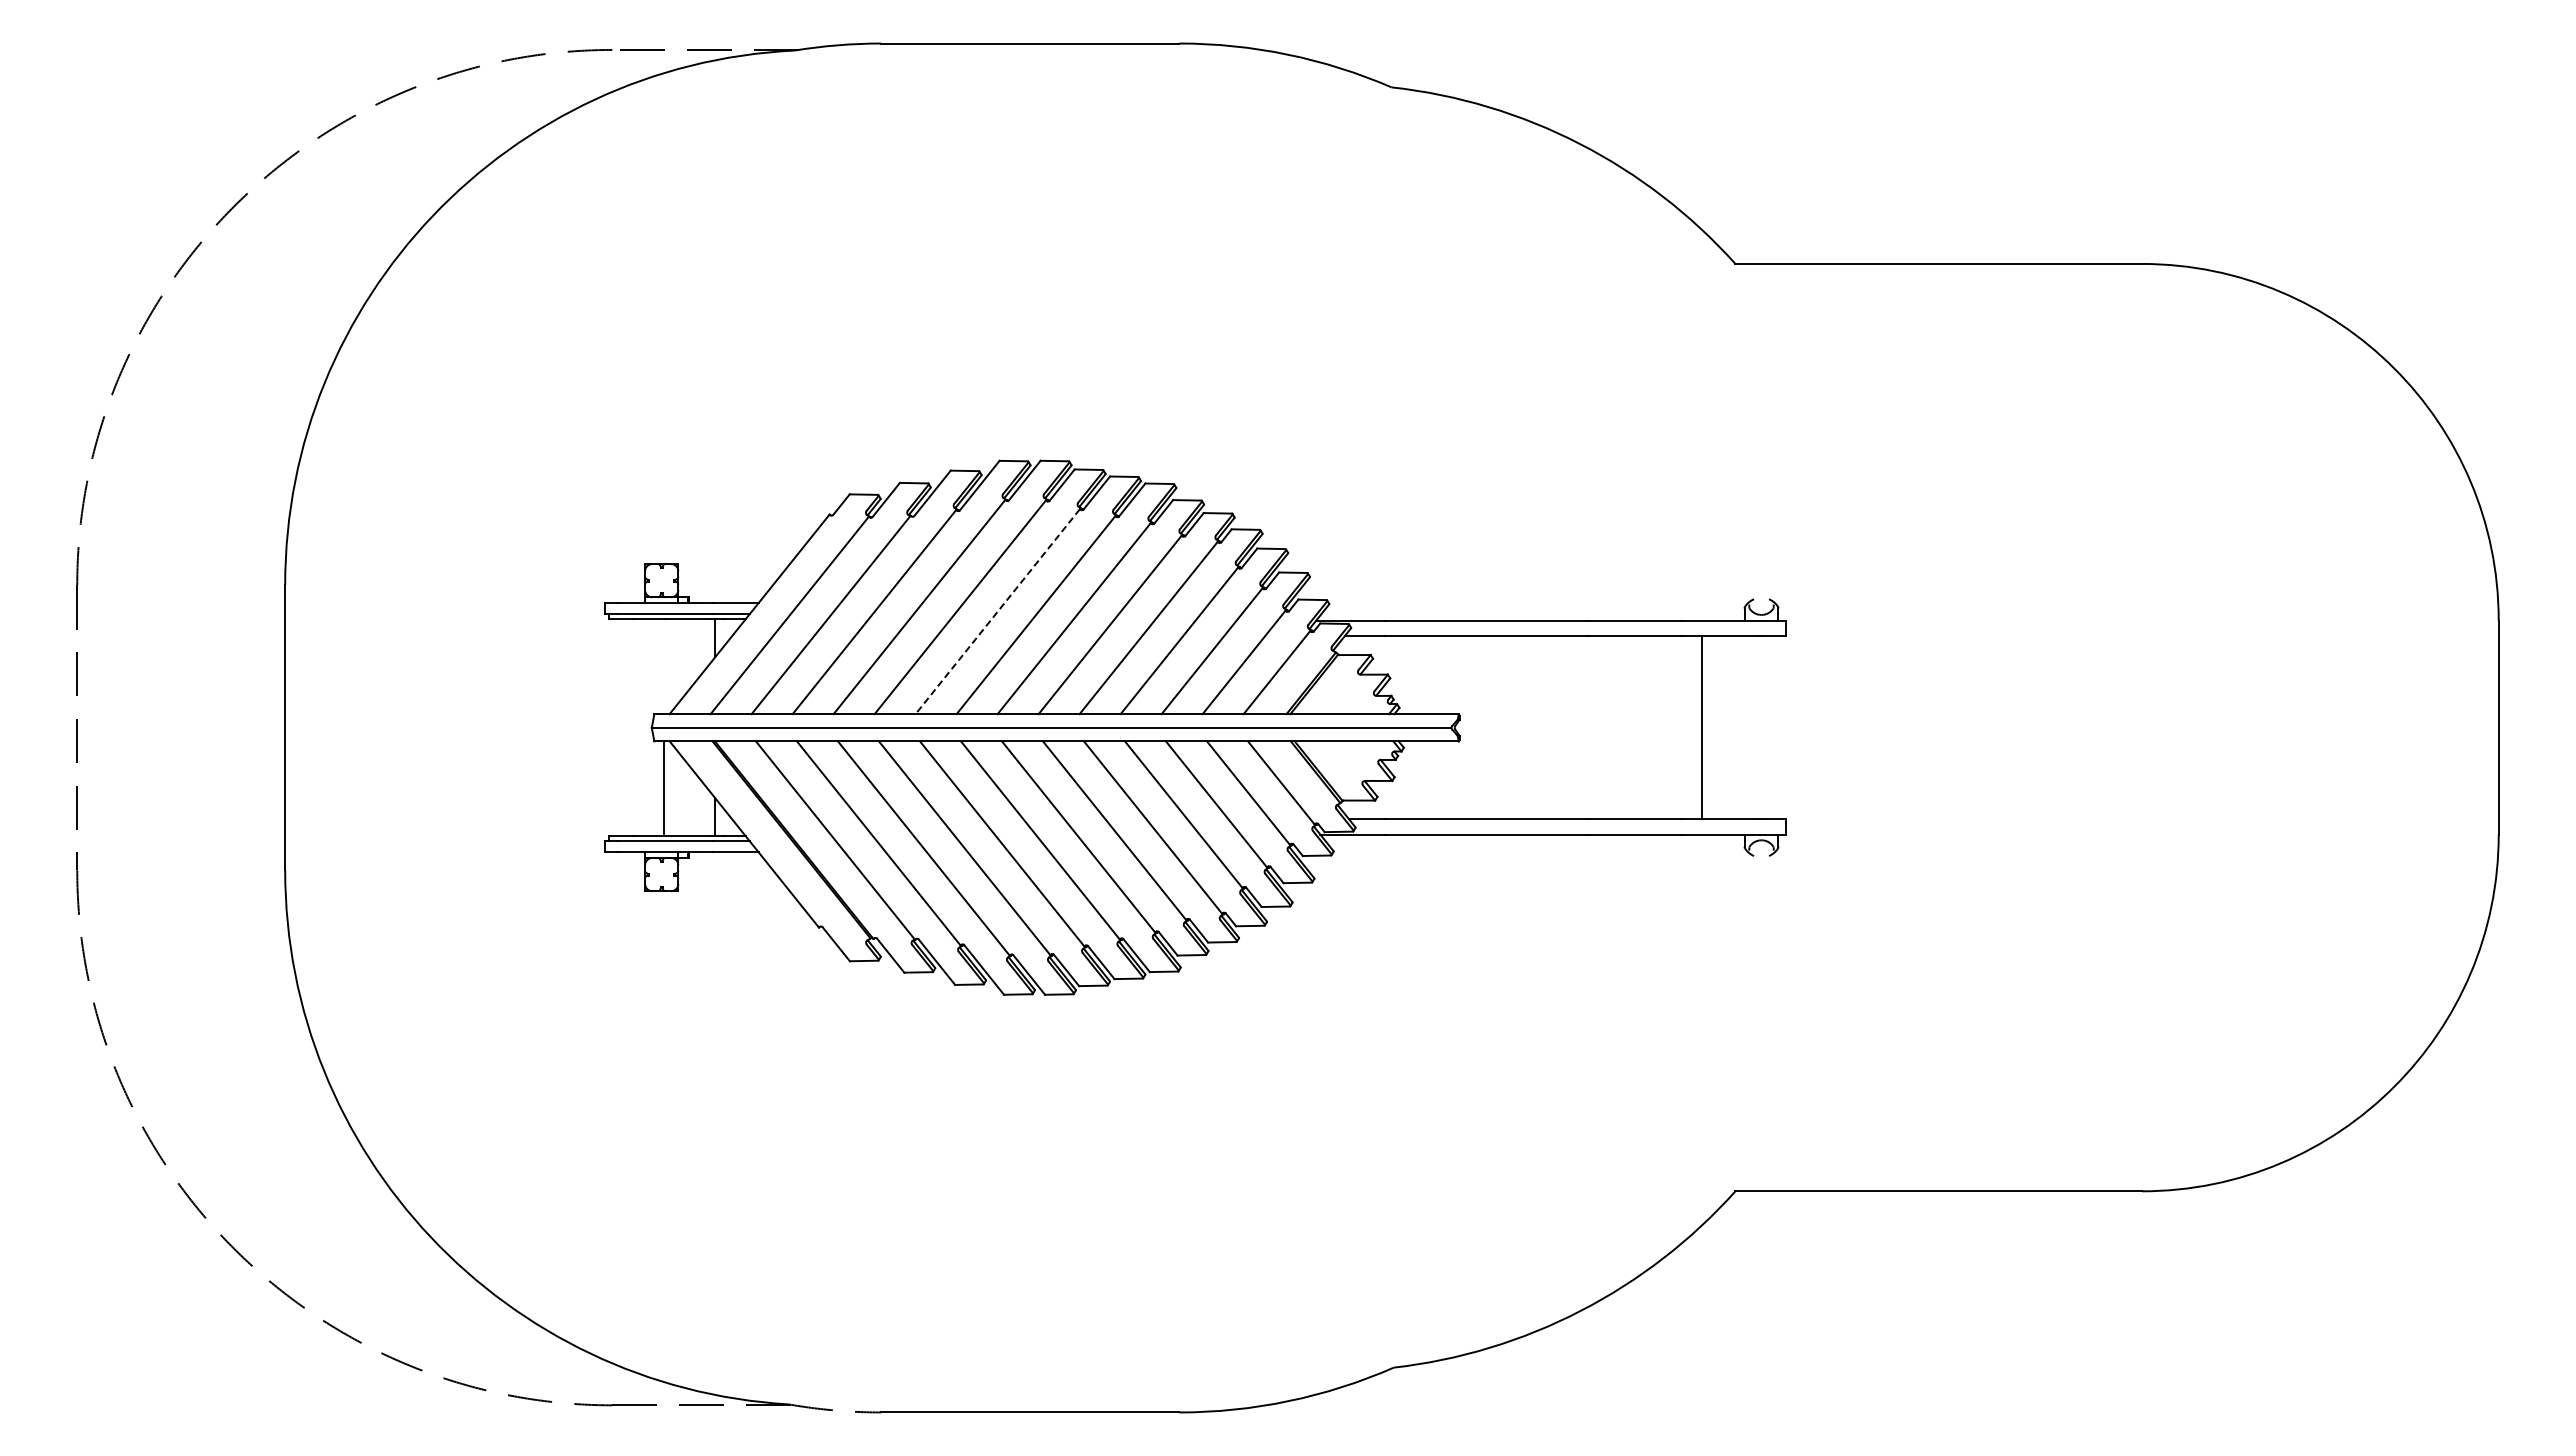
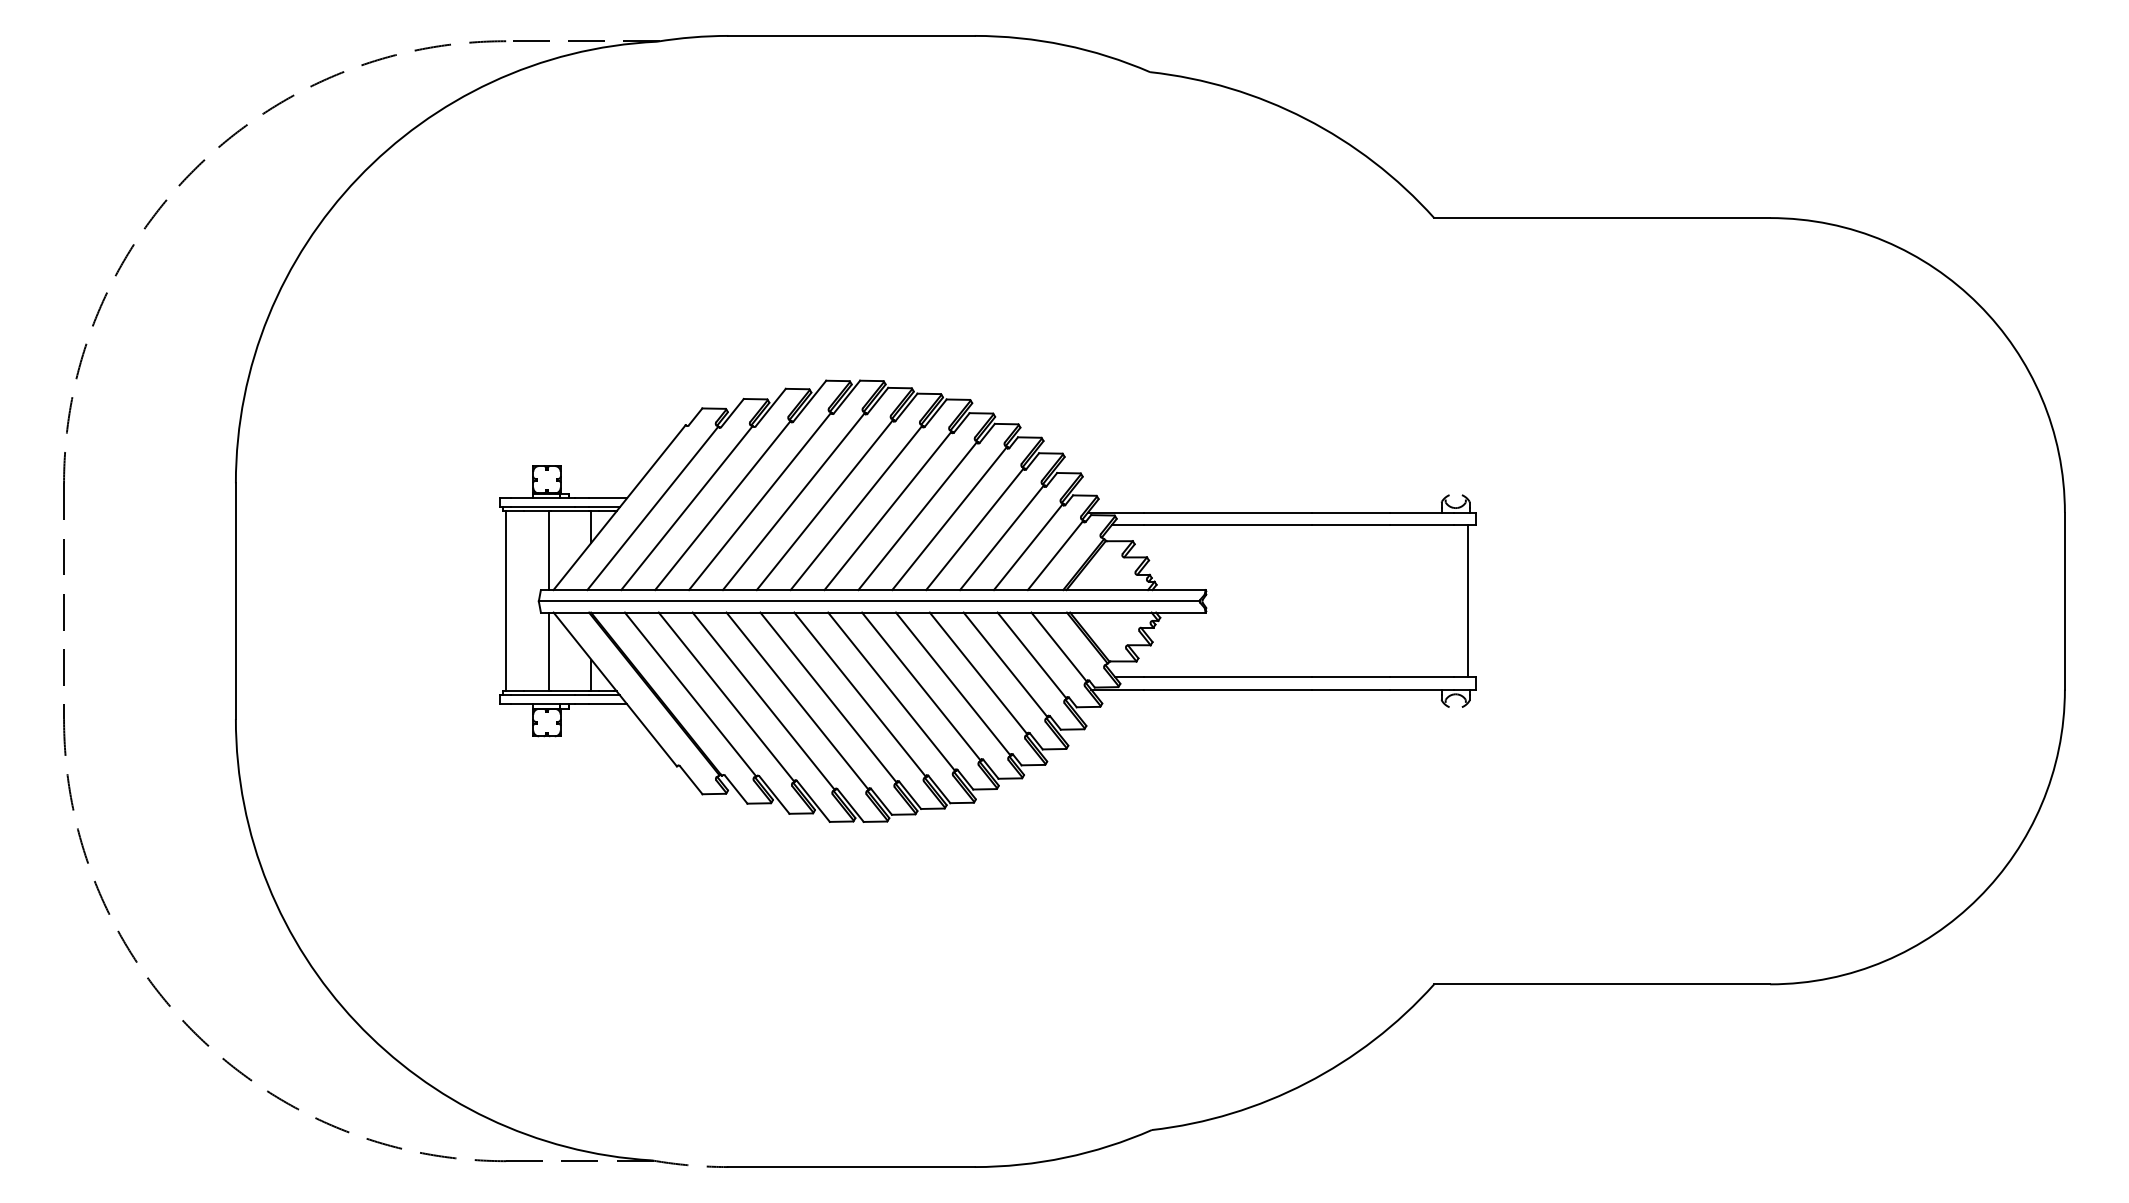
line: (997, 612) -> (824, 506), dashed -> solid
line: (663, 666) -> (548, 550), added
line: (611, 727) -> (505, 601), added
line: (1701, 727) -> (1468, 601), moved

